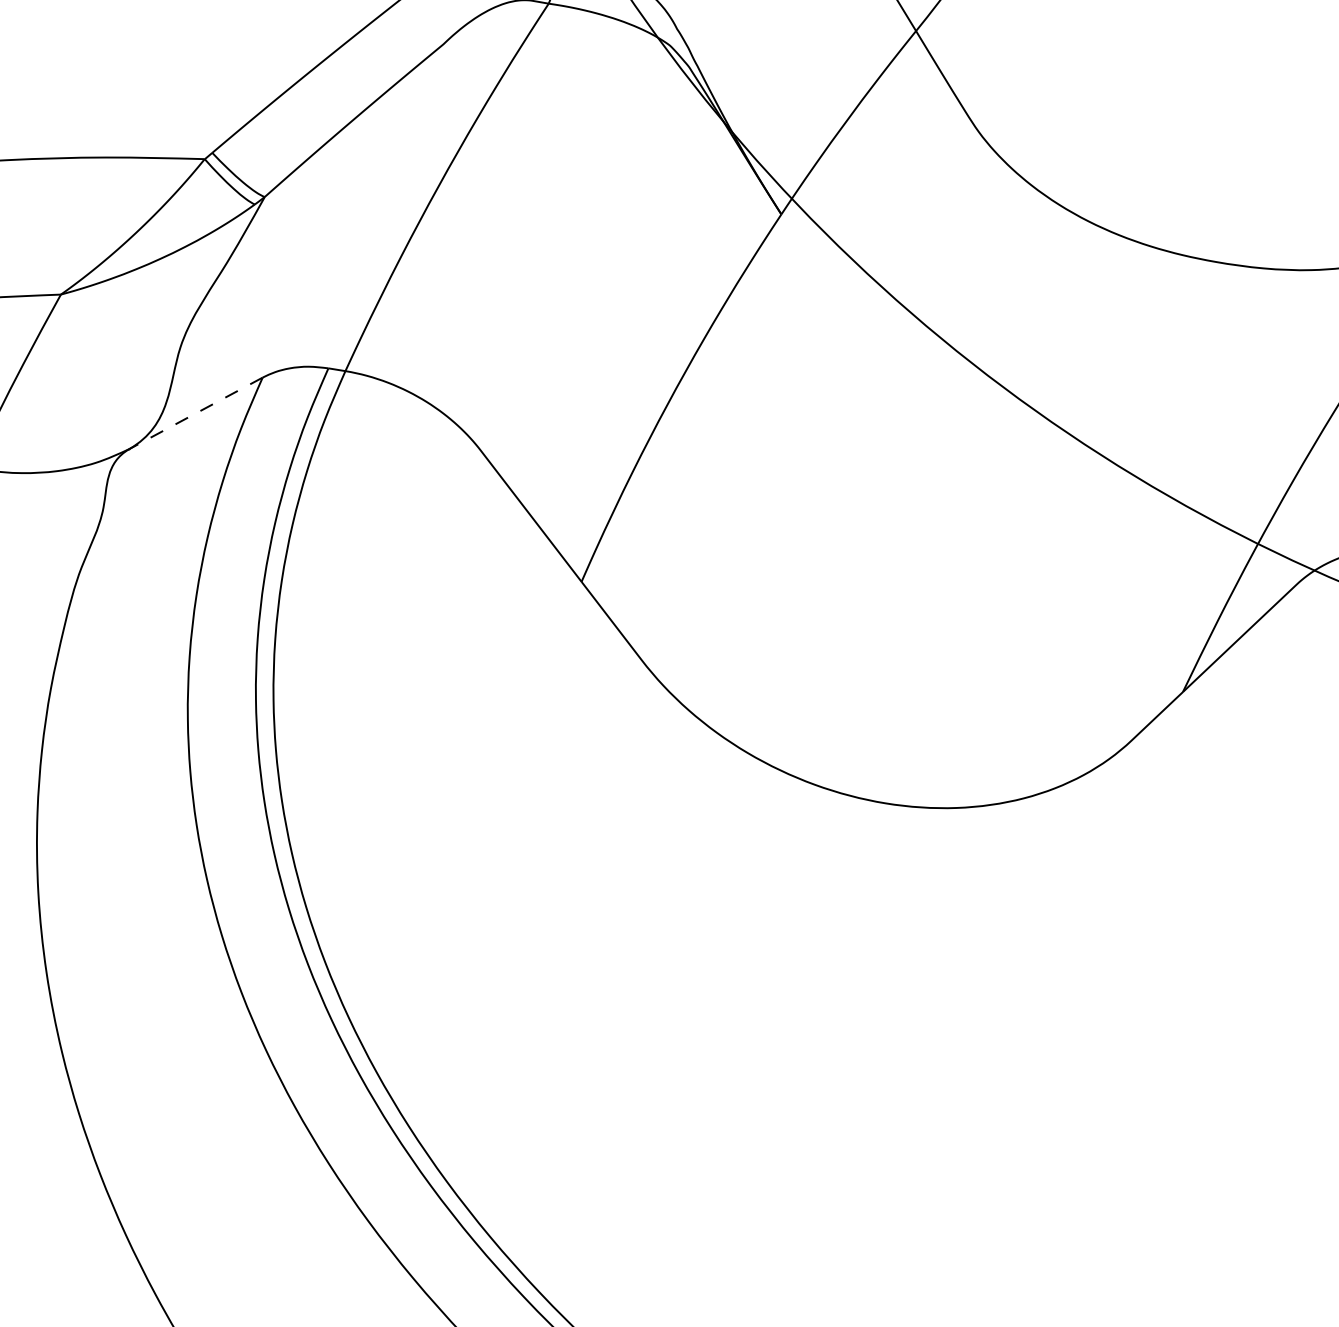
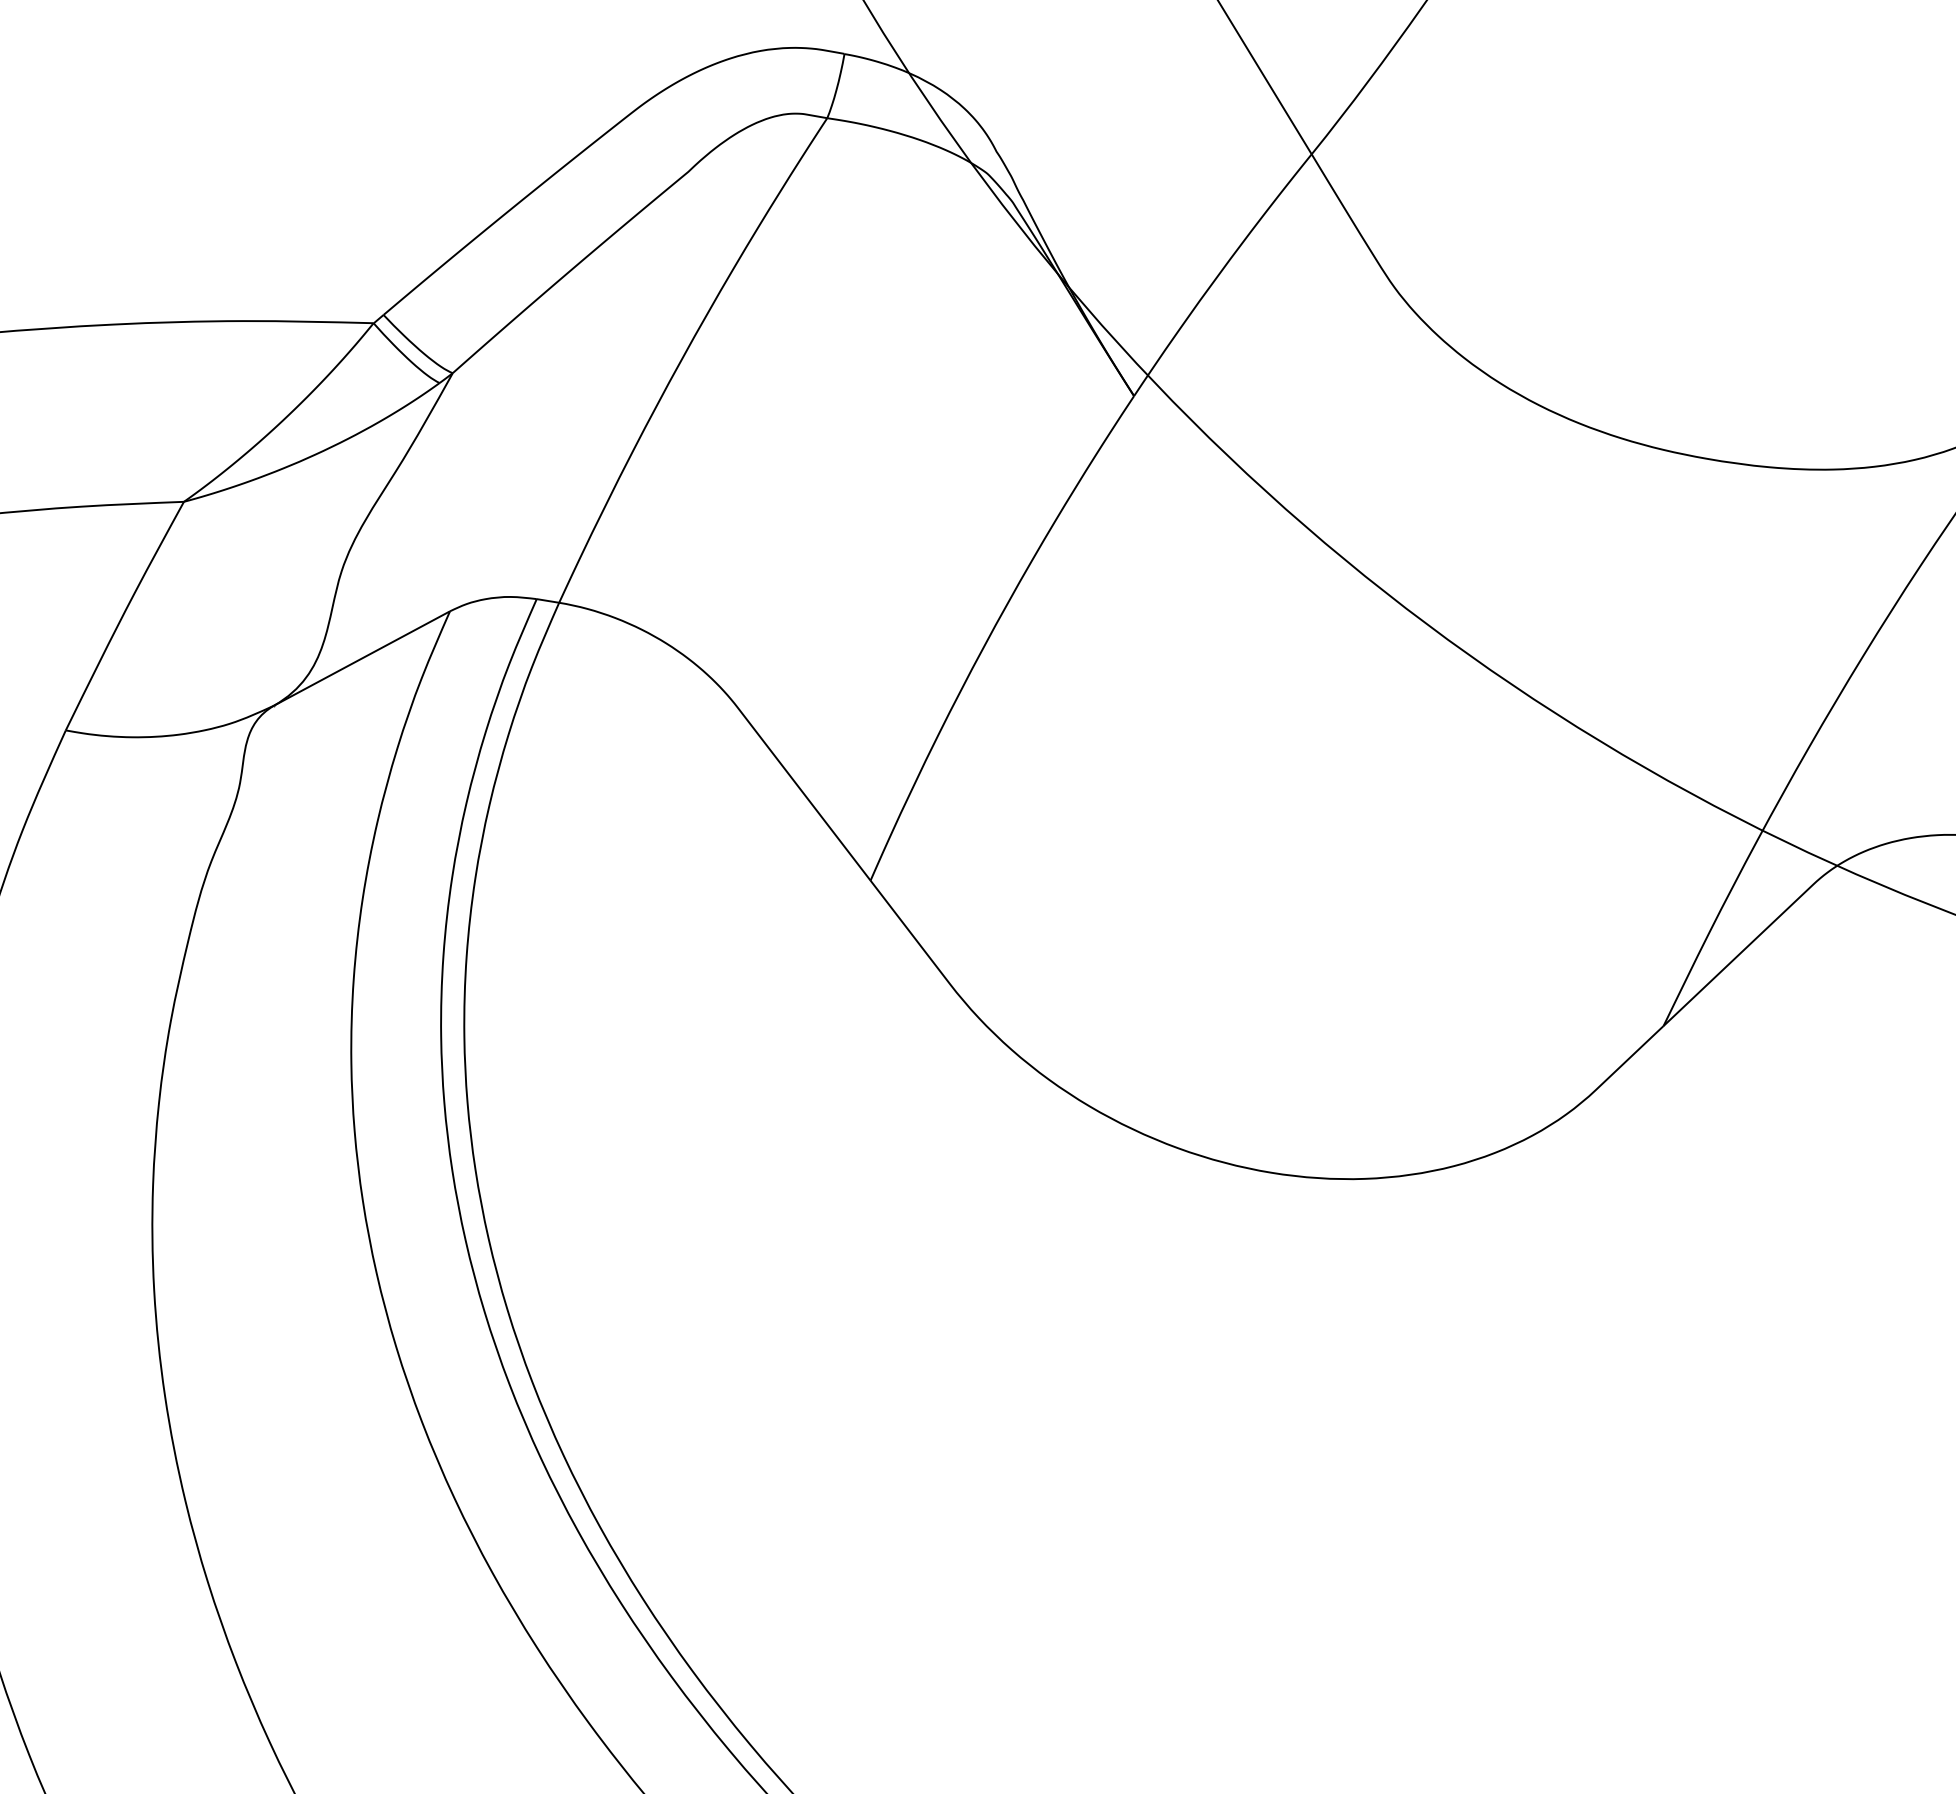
line: (195, 413) -> (361, 658), dashed -> solid

